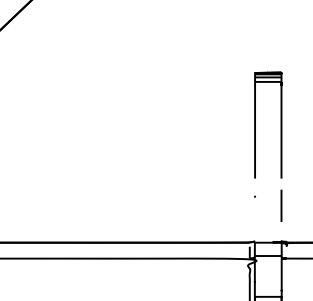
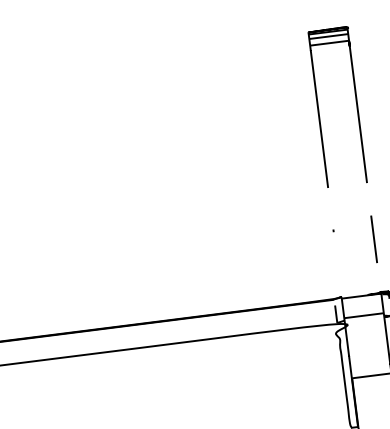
part: (280, 124) -> (355, 103), moved

